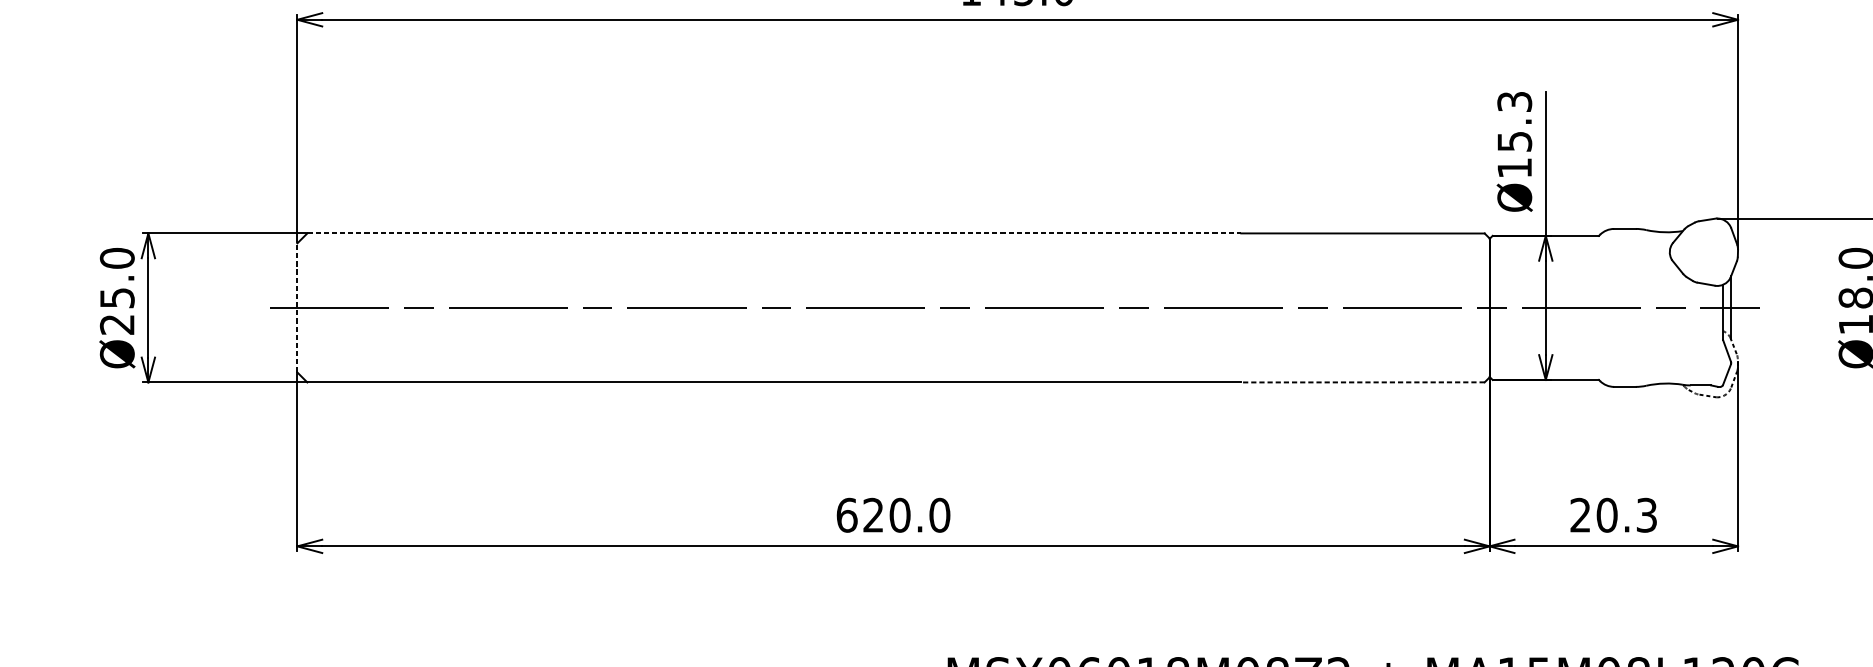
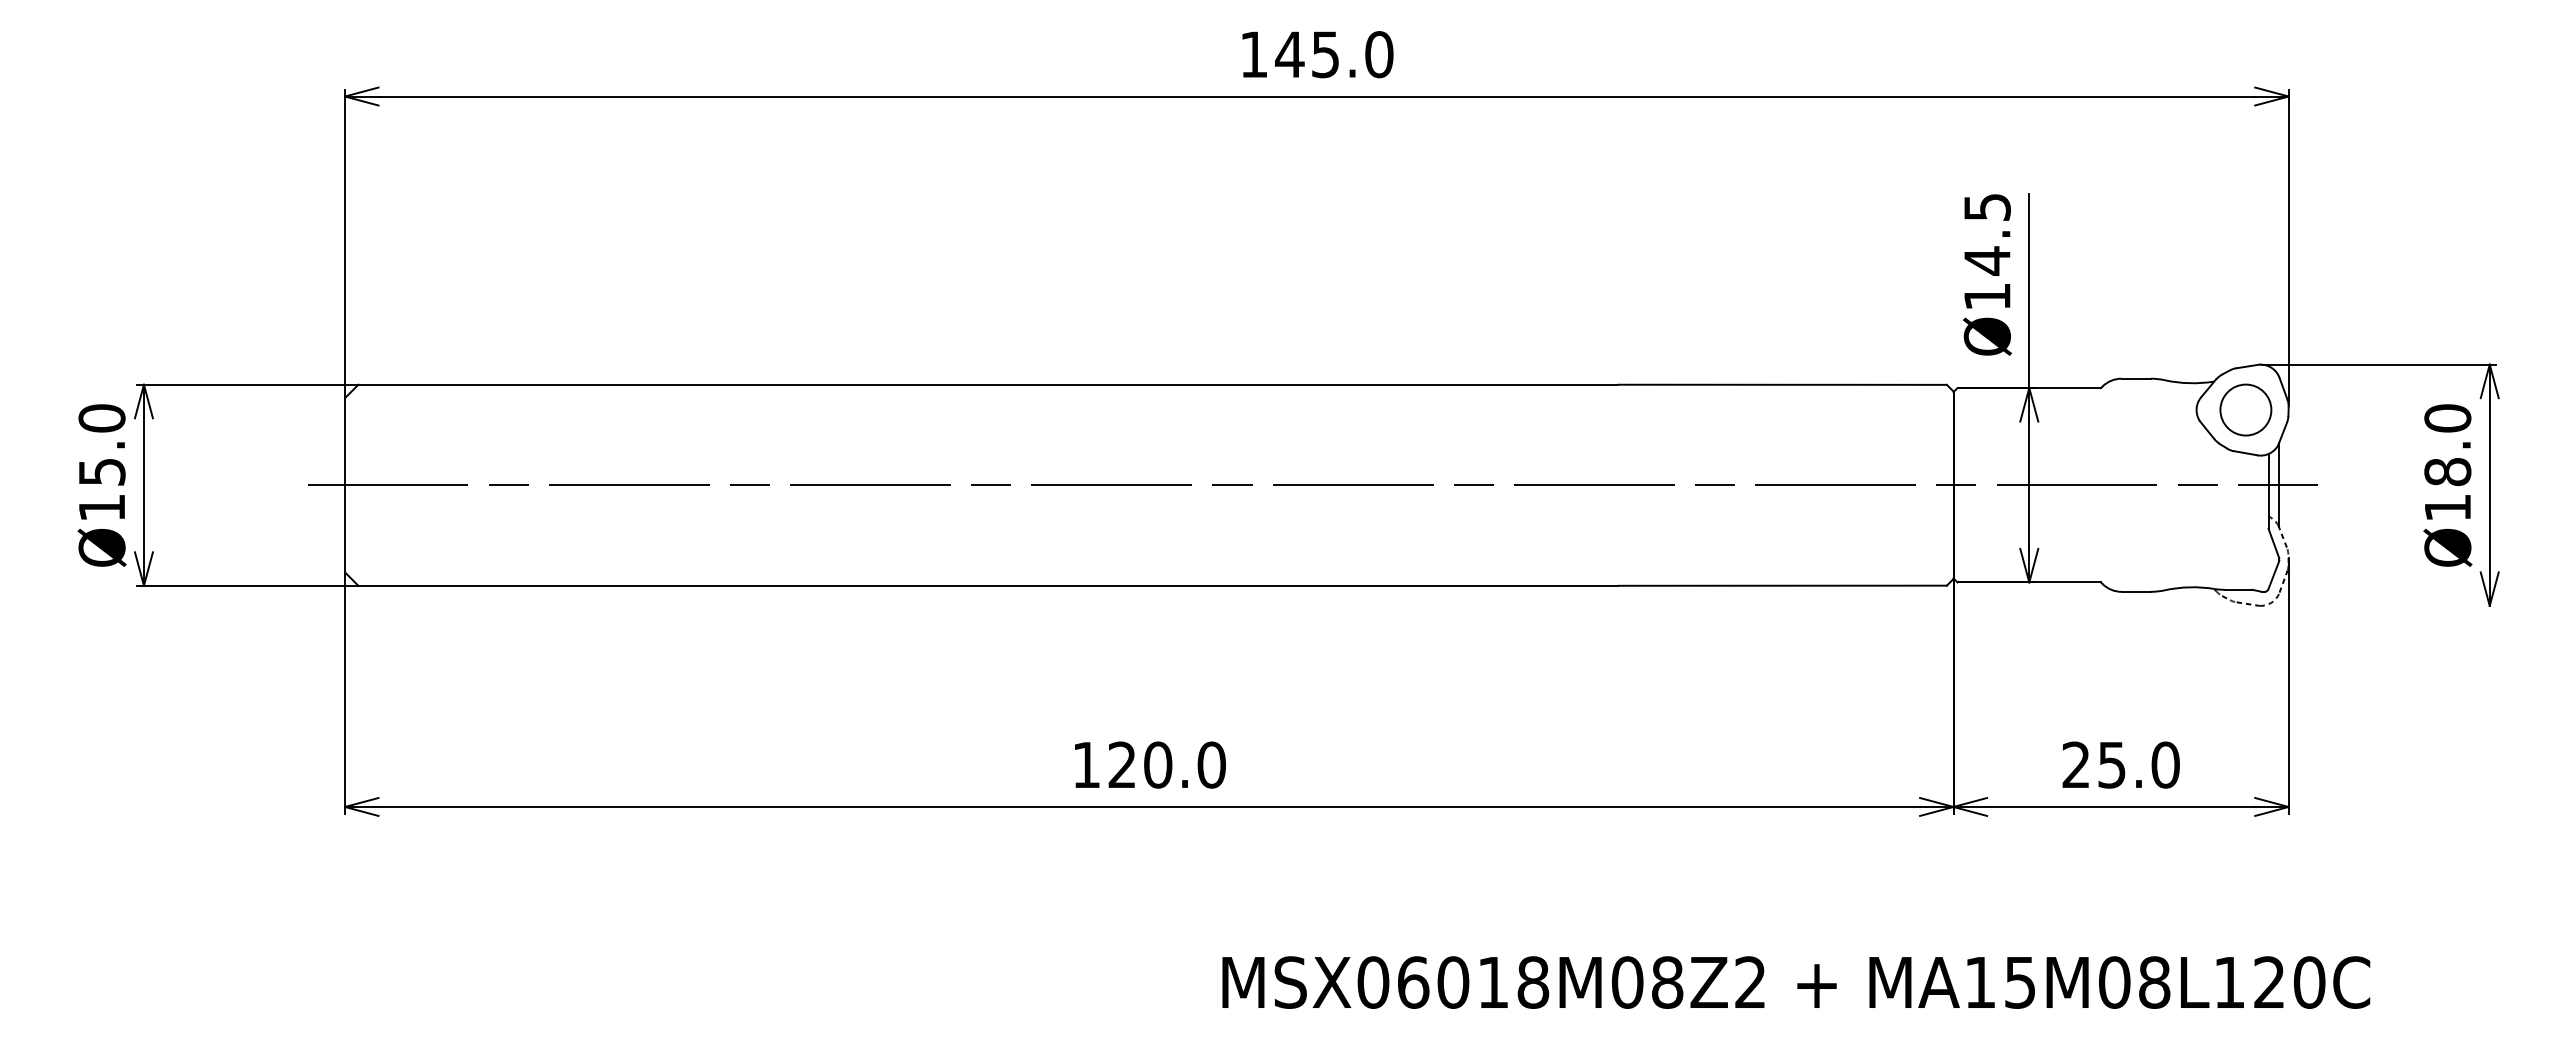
text: (1514, 122) -> (1986, 234), Ø15.3 -> Ø14.5
line: (774, 233) -> (988, 384), dashed -> solid
circle: (1706, 251) -> (2245, 409), added
line: (297, 307) -> (345, 484), dashed -> solid
text: (116, 325) -> (101, 508), Ø25.0 -> Ø15.0
line: (1362, 382) -> (1782, 585), dashed -> solid
text: (847, 514) -> (1086, 764), 620.0 -> 120.0
text: (1626, 514) -> (2138, 764), 20.3 -> 25.0

